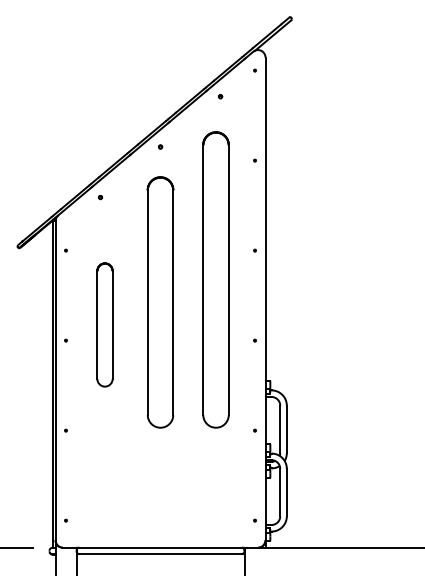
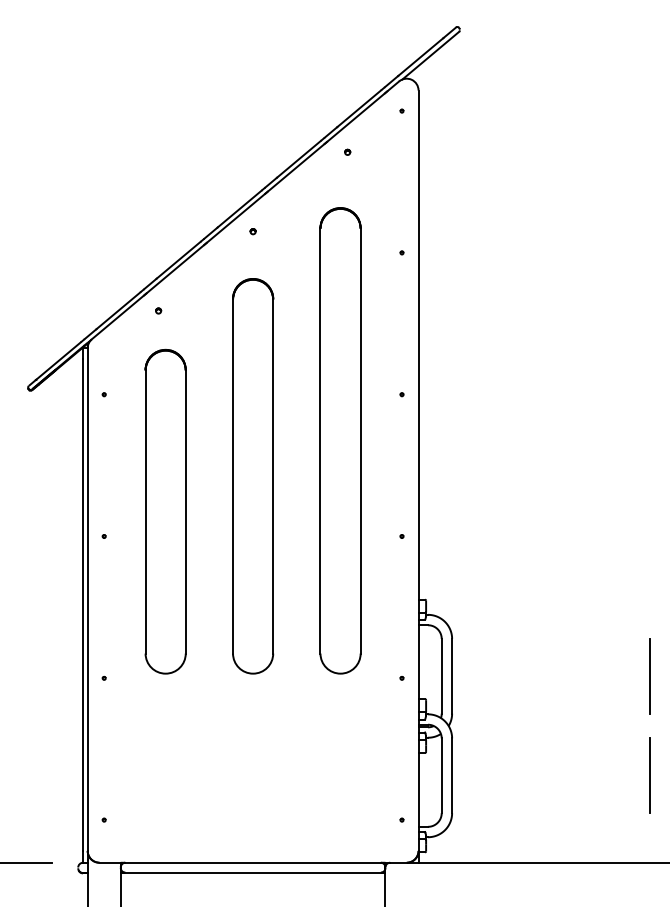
part: (104, 324) -> (164, 511), size x1.67
line: (412, 429) -> (650, 676), added
line: (412, 492) -> (650, 775), added

